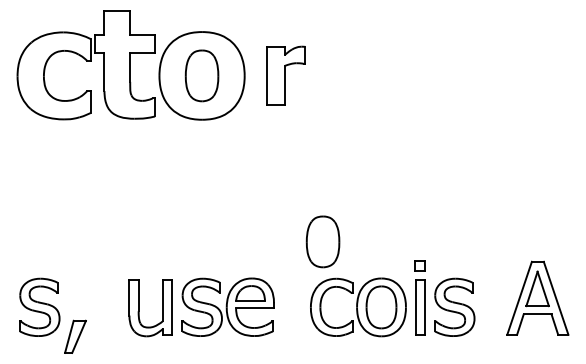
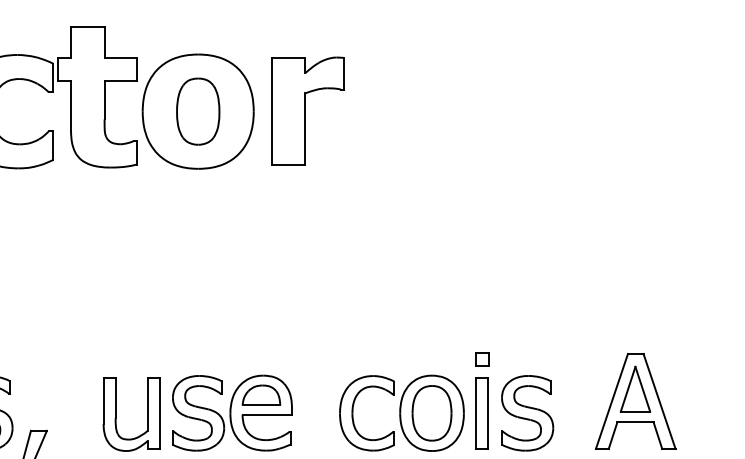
part: (285, 75) -> (306, 111), size x1.43
part: (322, 241) -> (355, 327), removed

